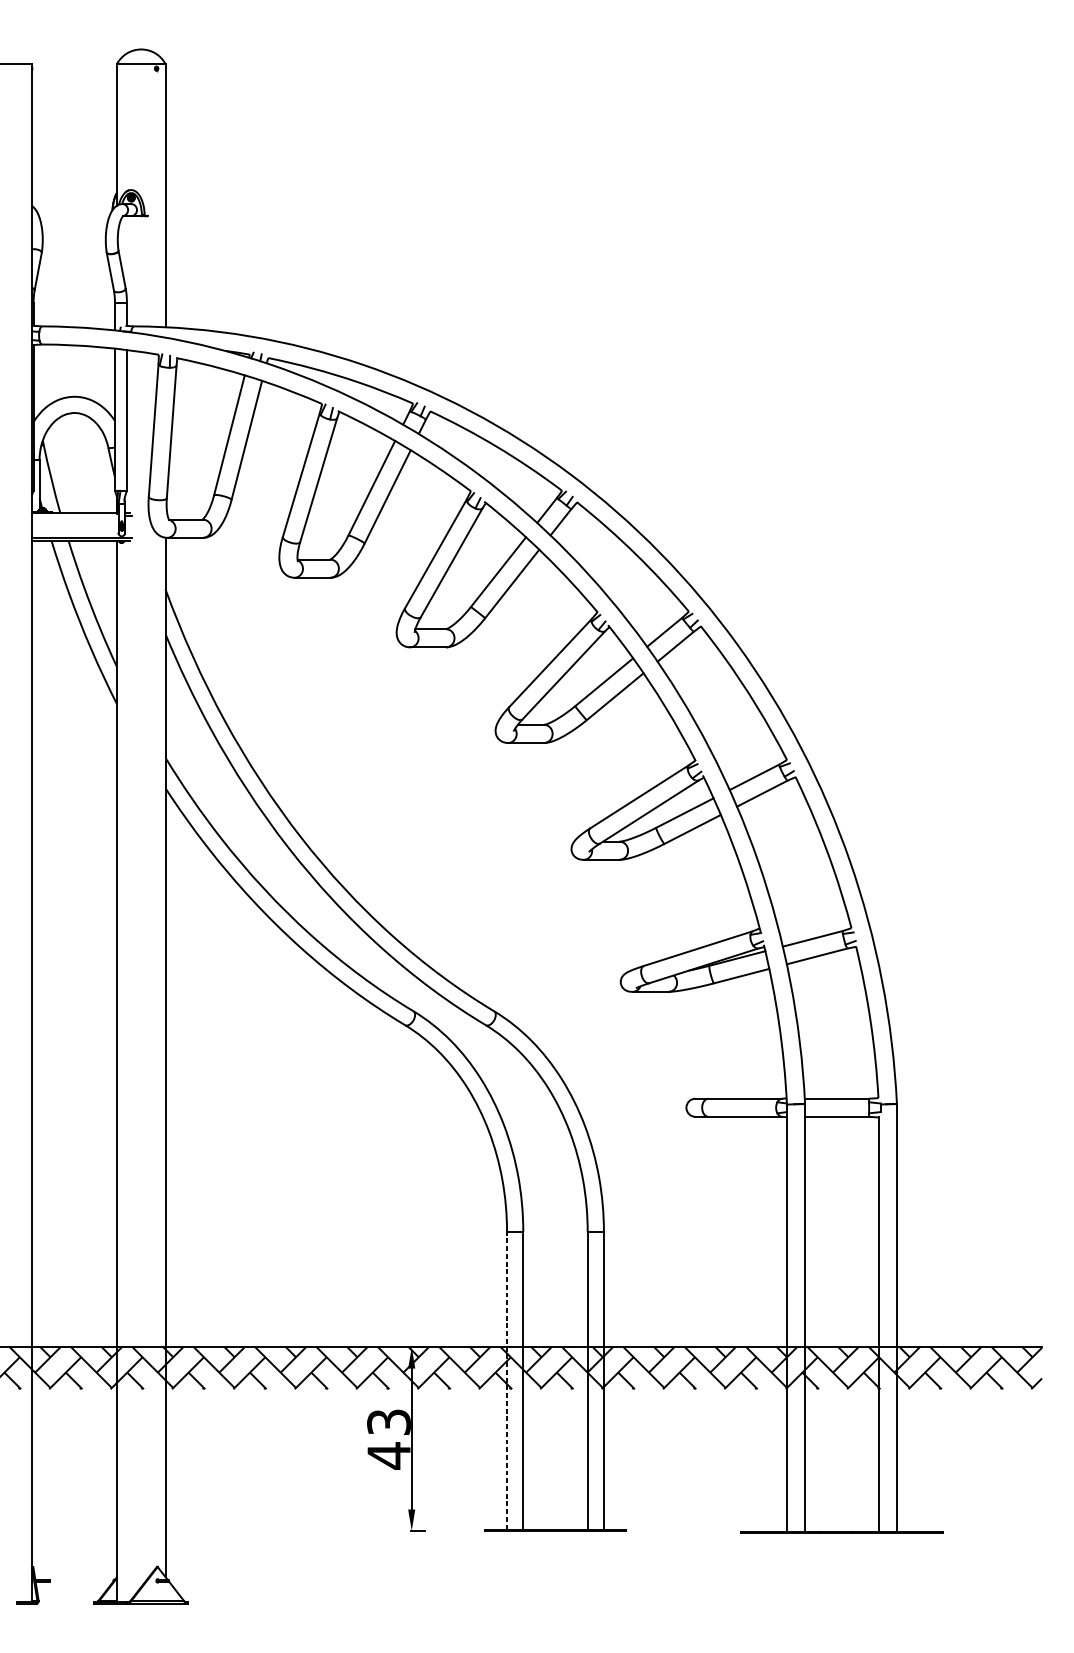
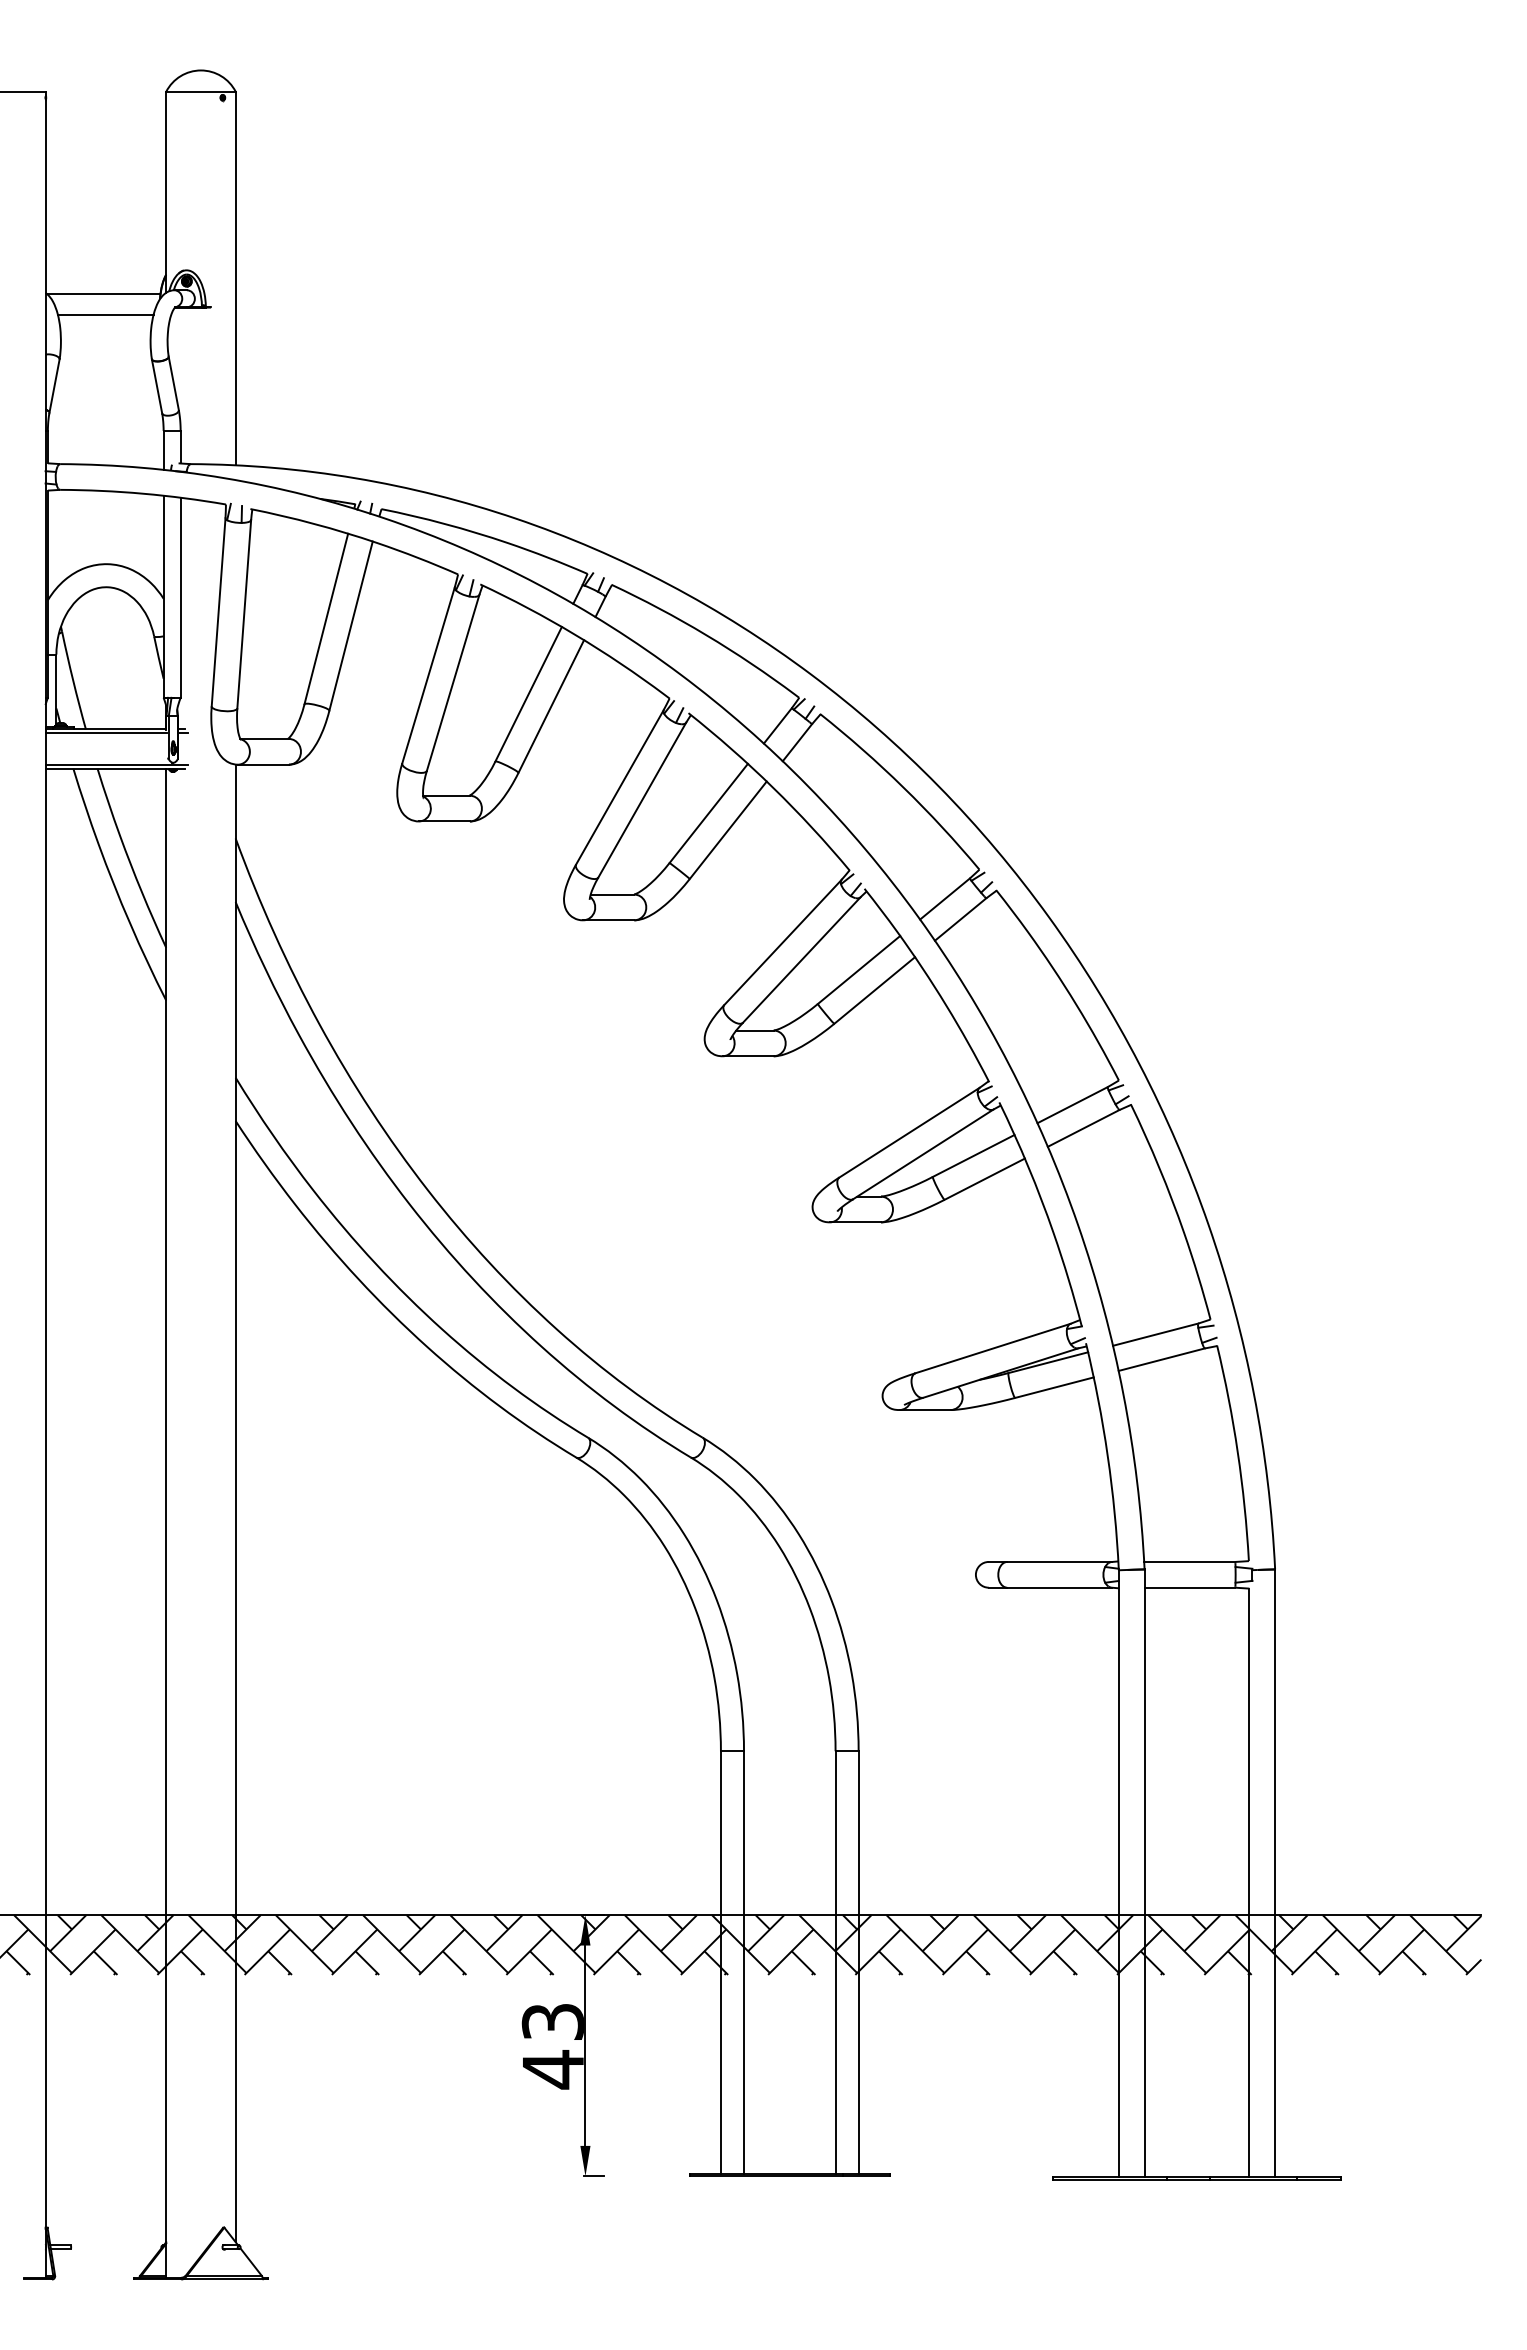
line: (72, 207) -> (103, 294), added
line: (74, 221) -> (105, 314), added
line: (74, 515) -> (106, 732), added
line: (506, 1380) -> (720, 1962), dashed -> solid

